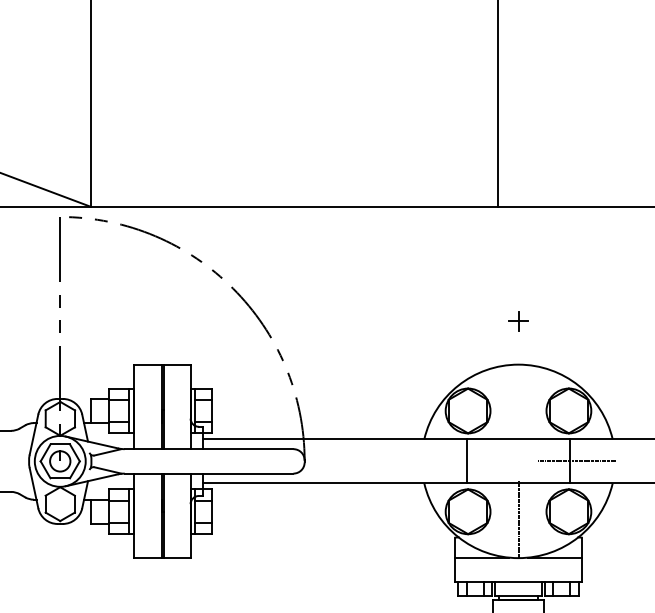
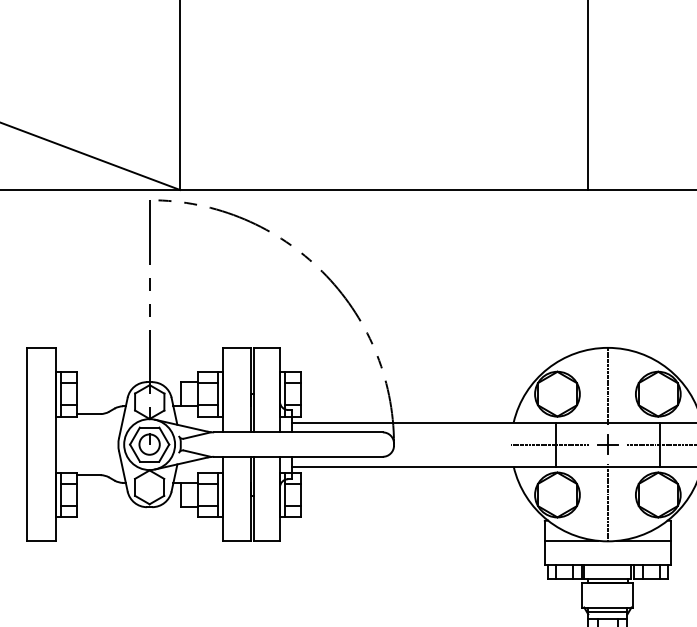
part: (518, 321) -> (607, 444), moved
line: (518, 403) -> (607, 386), added
line: (460, 461) -> (549, 444), added

